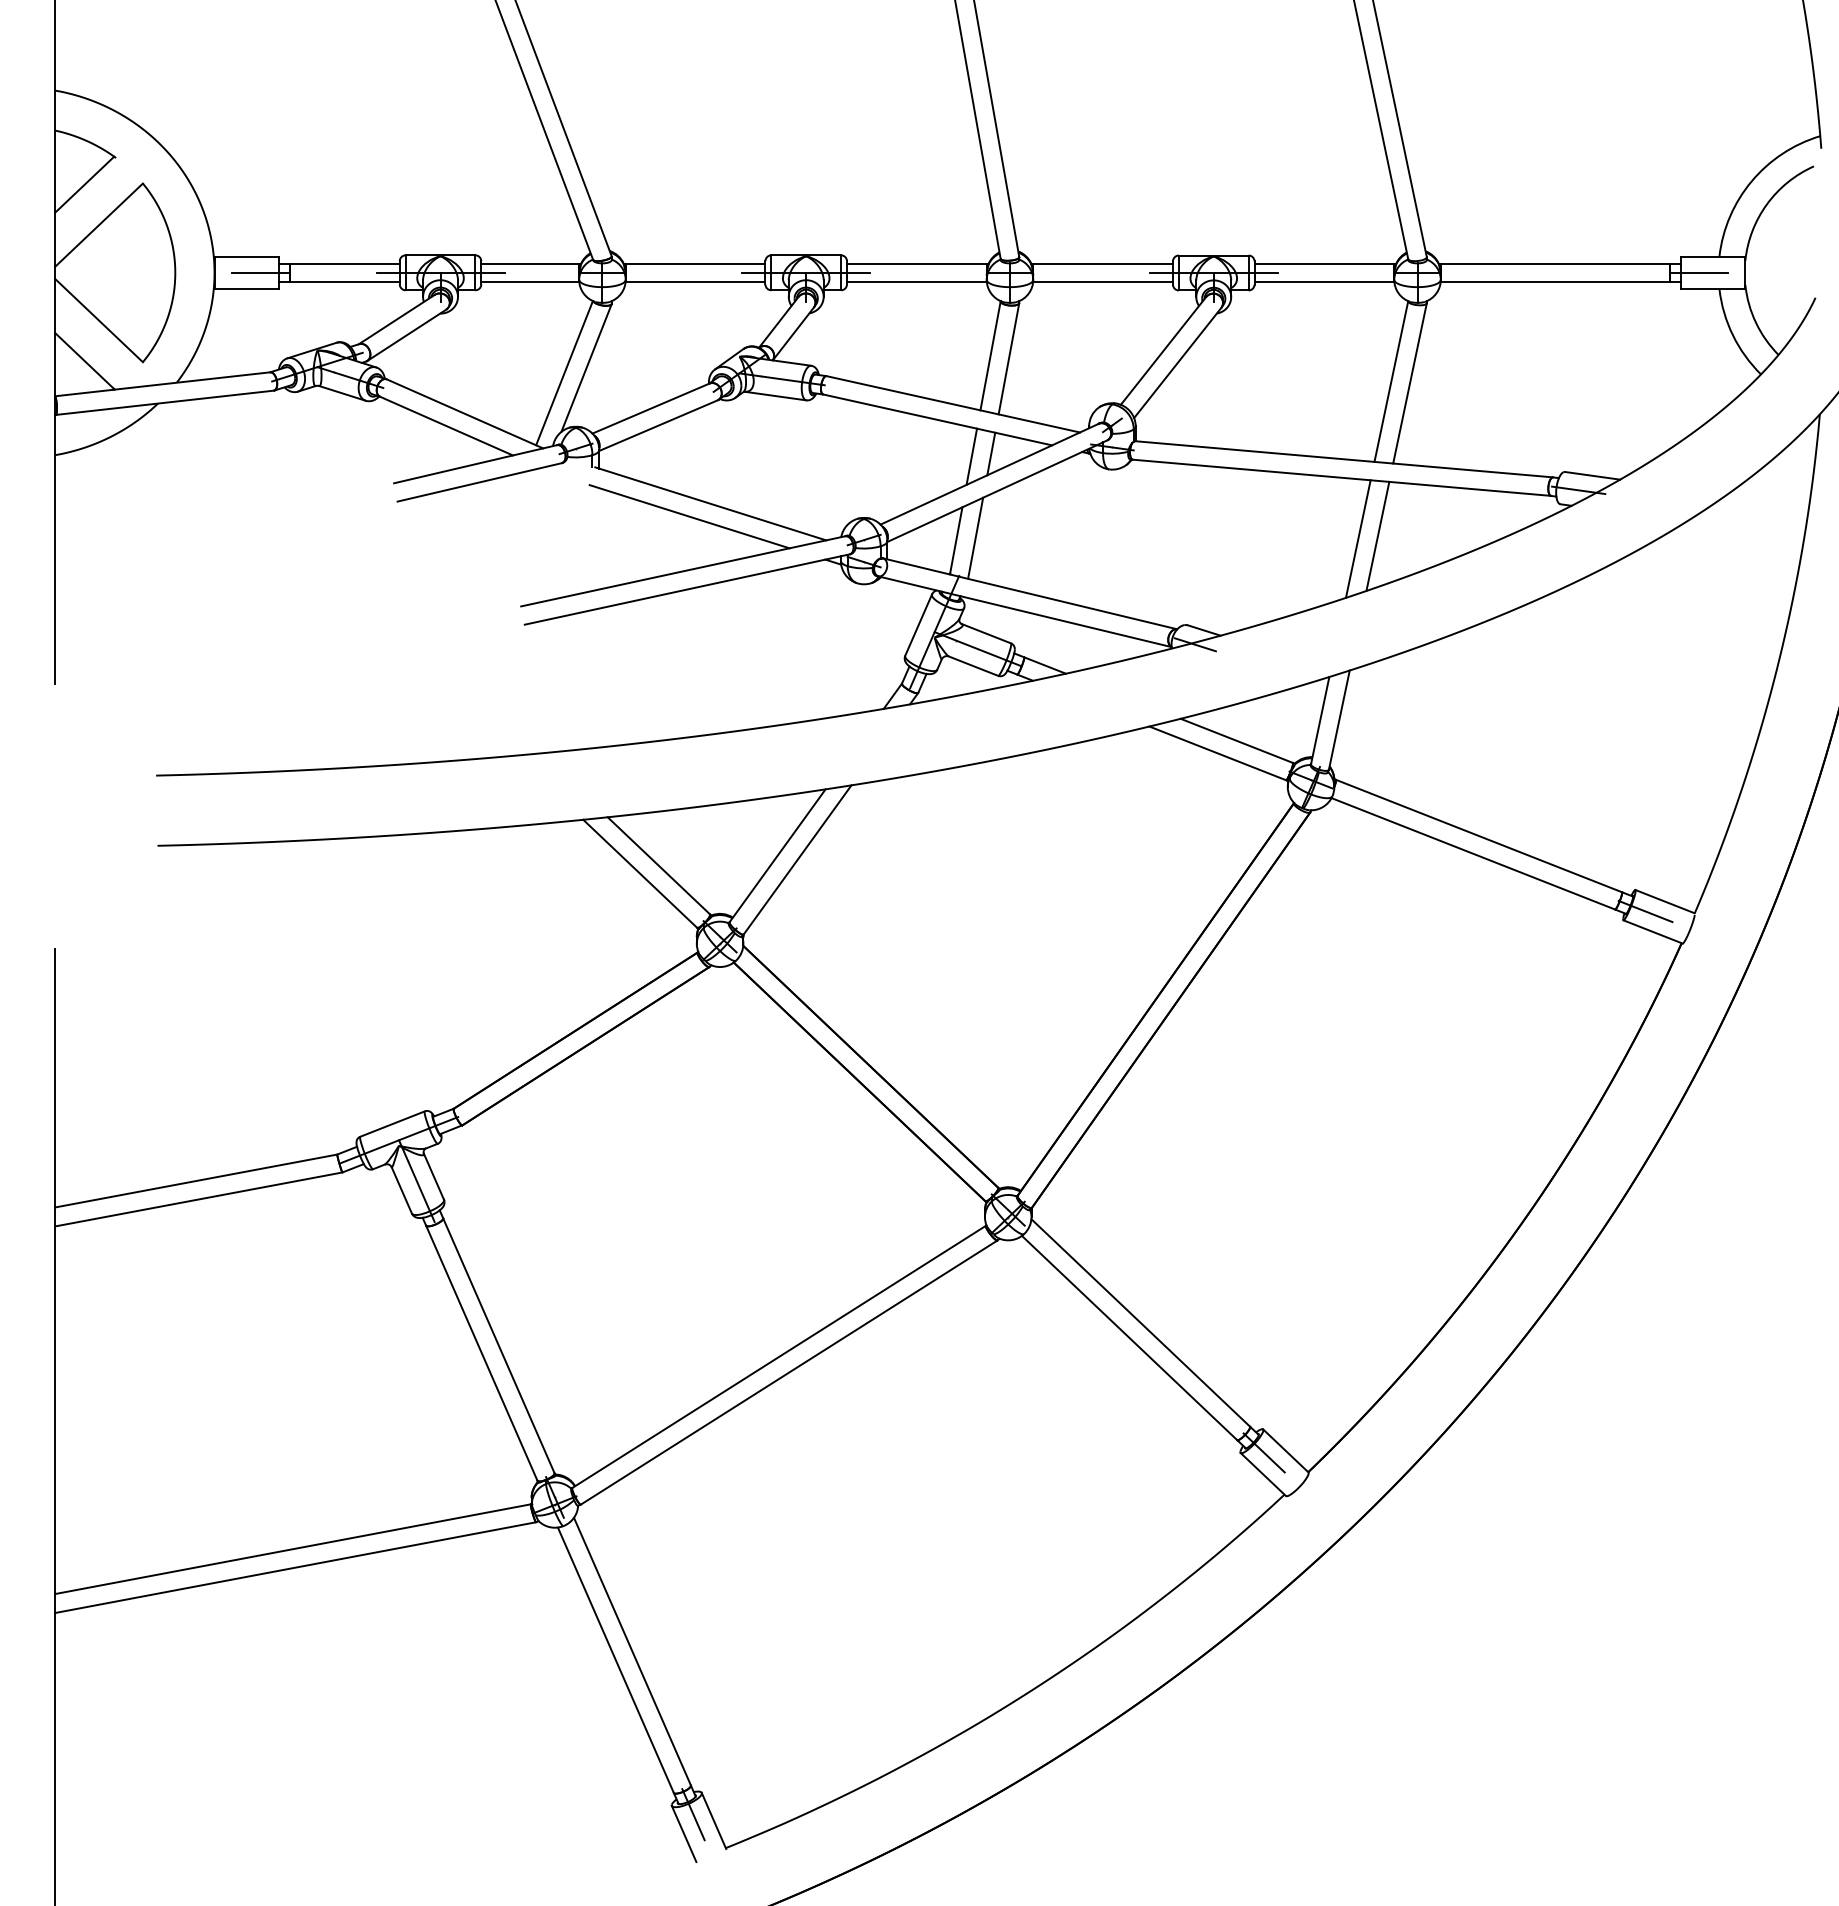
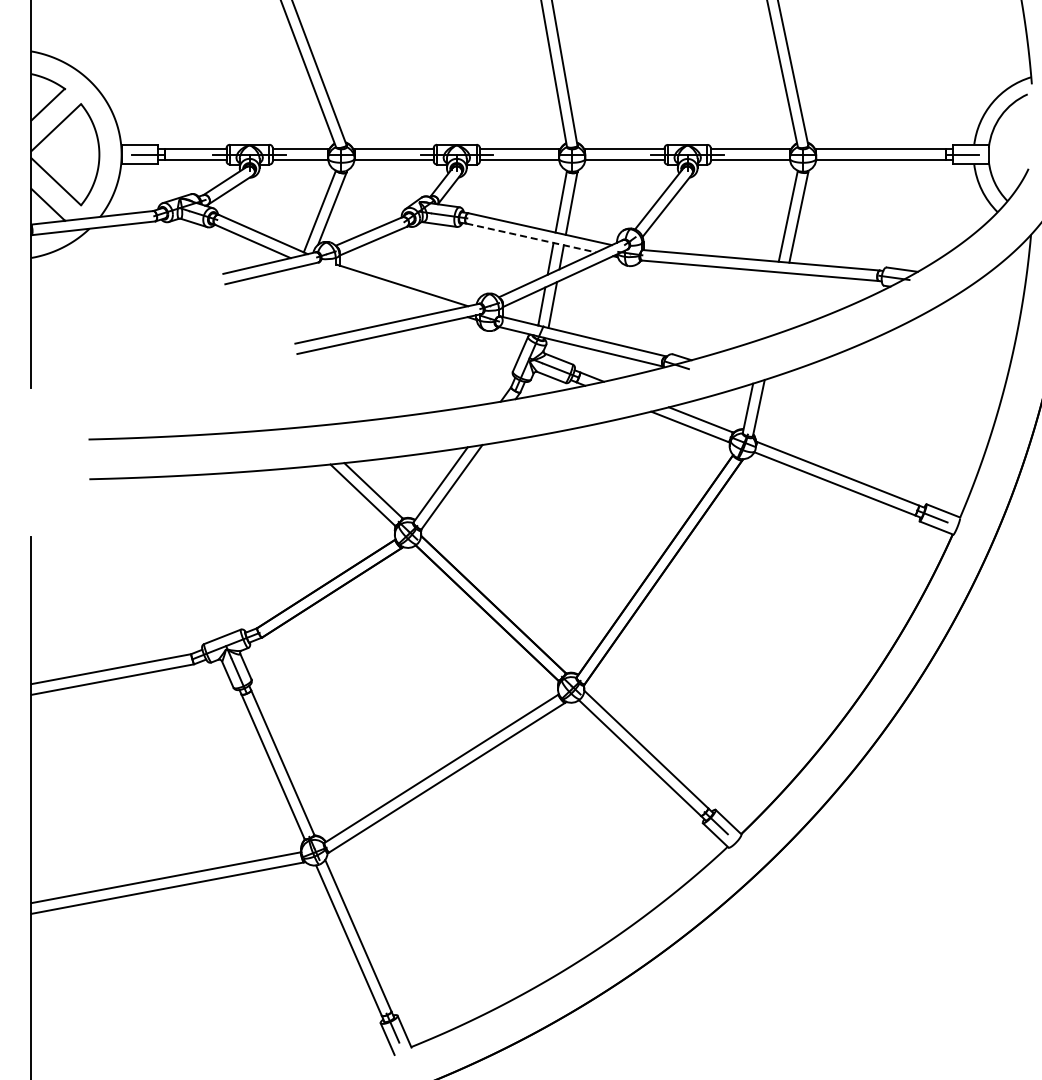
line: (938, 420) -> (531, 238), solid -> dashed
line: (689, 516) -> (390, 292), removed
line: (1377, 535) -> (780, 303), removed
line: (1358, 539) -> (769, 305), removed

